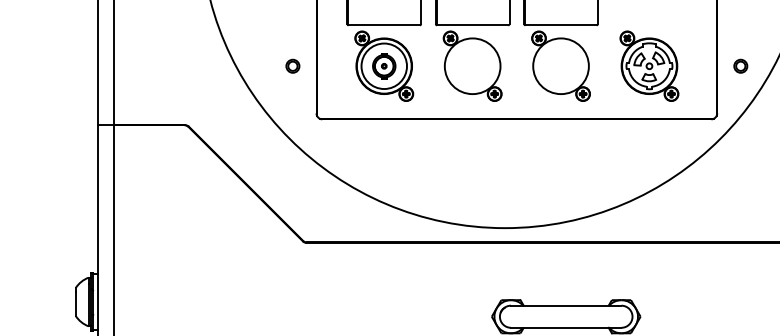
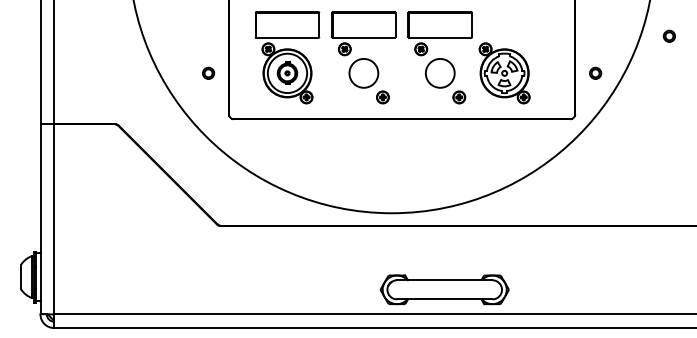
circle: (472, 66) -> (363, 73), size x0.6
circle: (561, 66) -> (440, 73), size x0.6
part: (649, 66) -> (504, 73), moved

